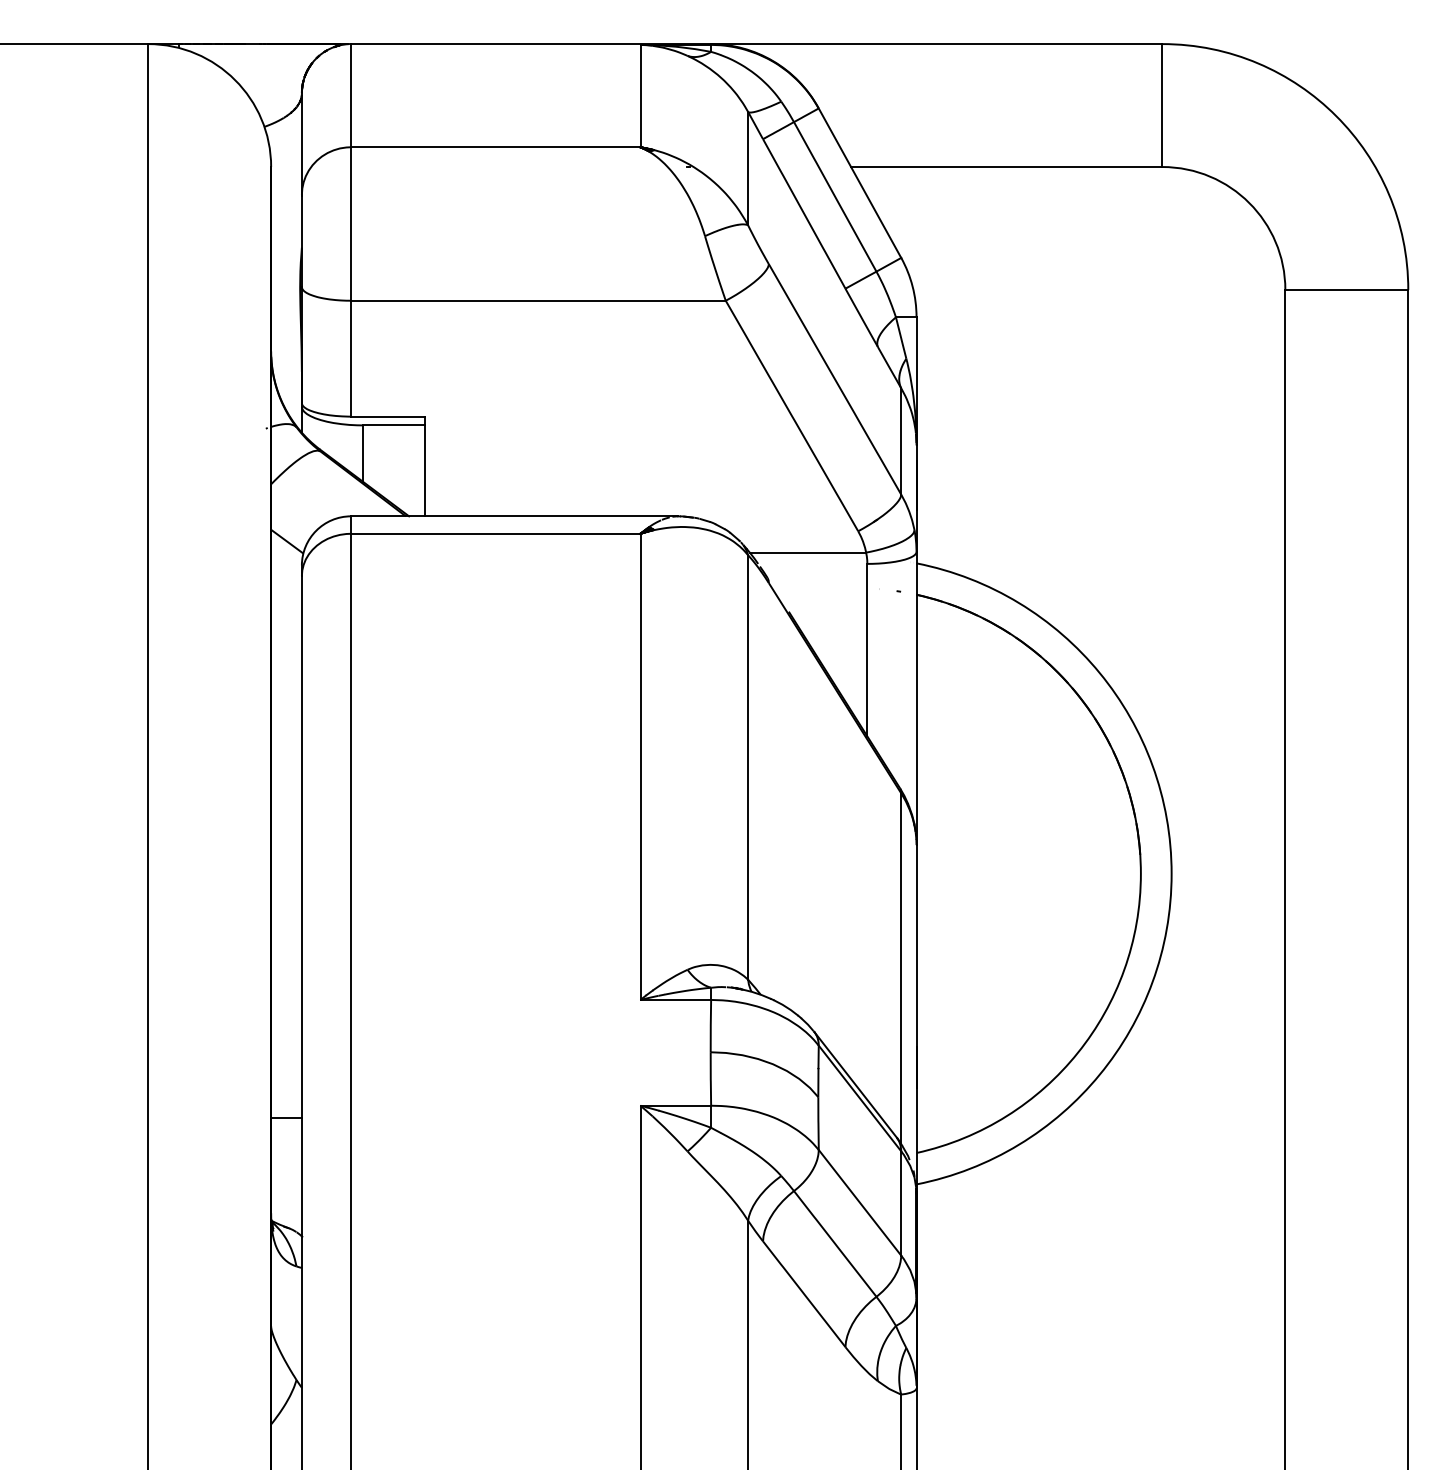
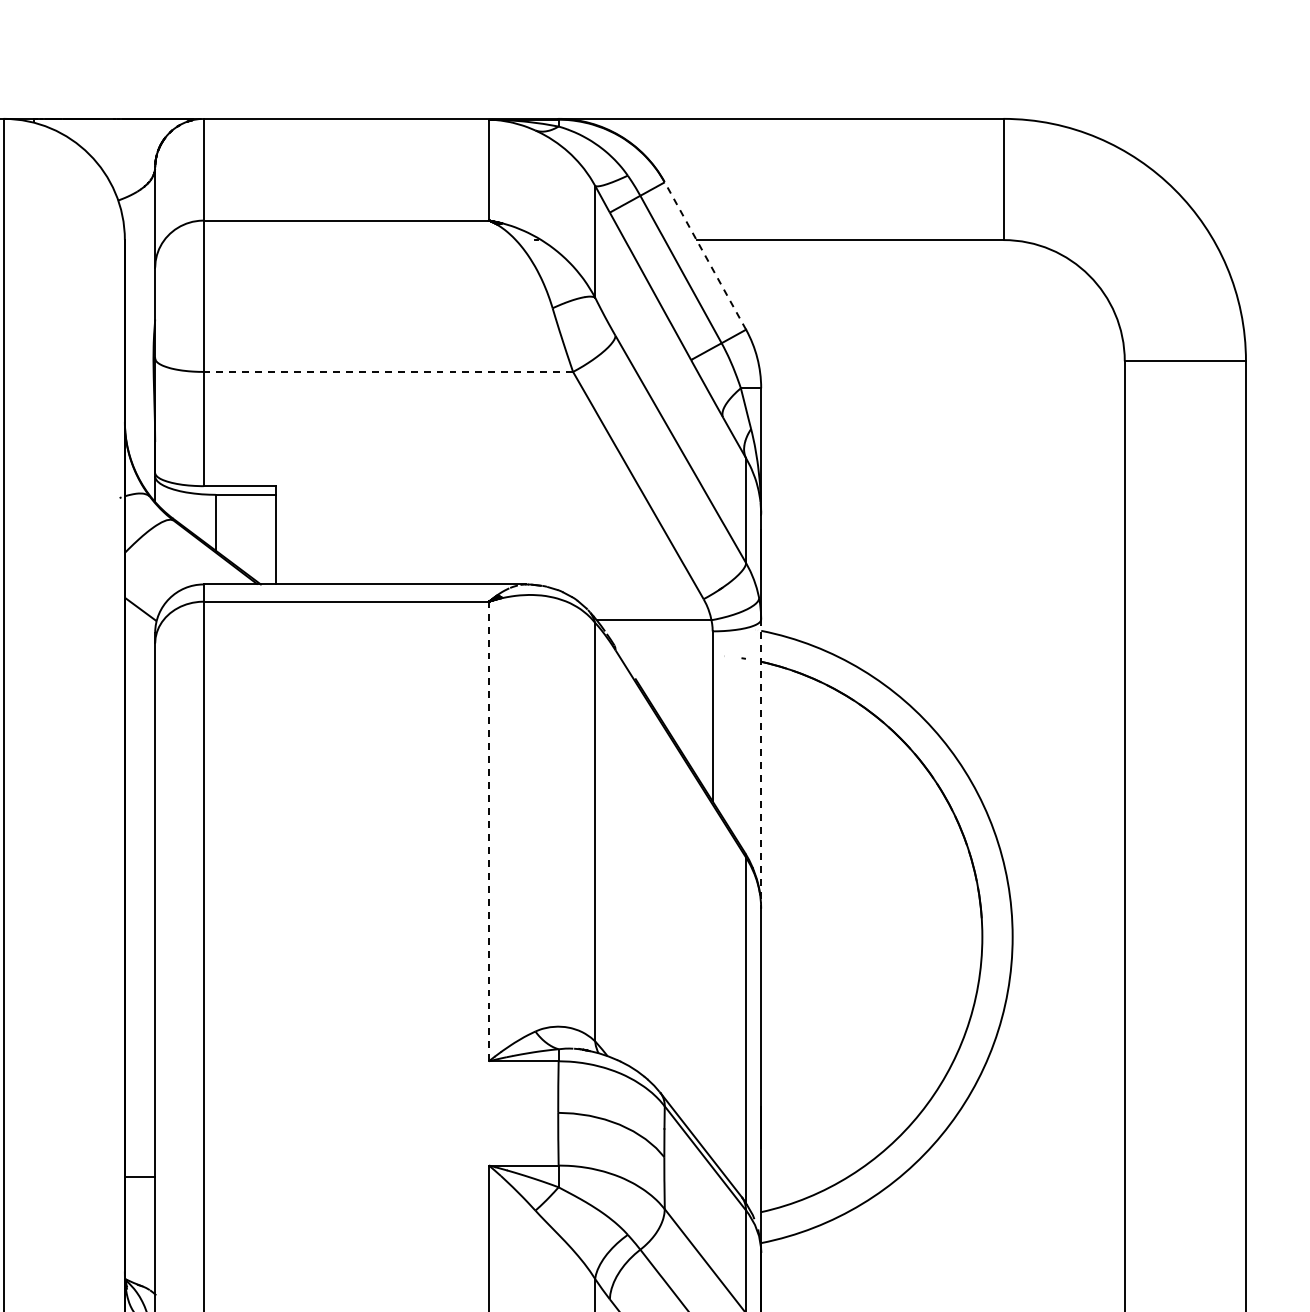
line: (859, 182) -> (704, 255), solid -> dashed
line: (537, 300) -> (387, 371), solid -> dashed
line: (916, 698) -> (761, 764), solid -> dashed
line: (640, 766) -> (489, 831), solid -> dashed

